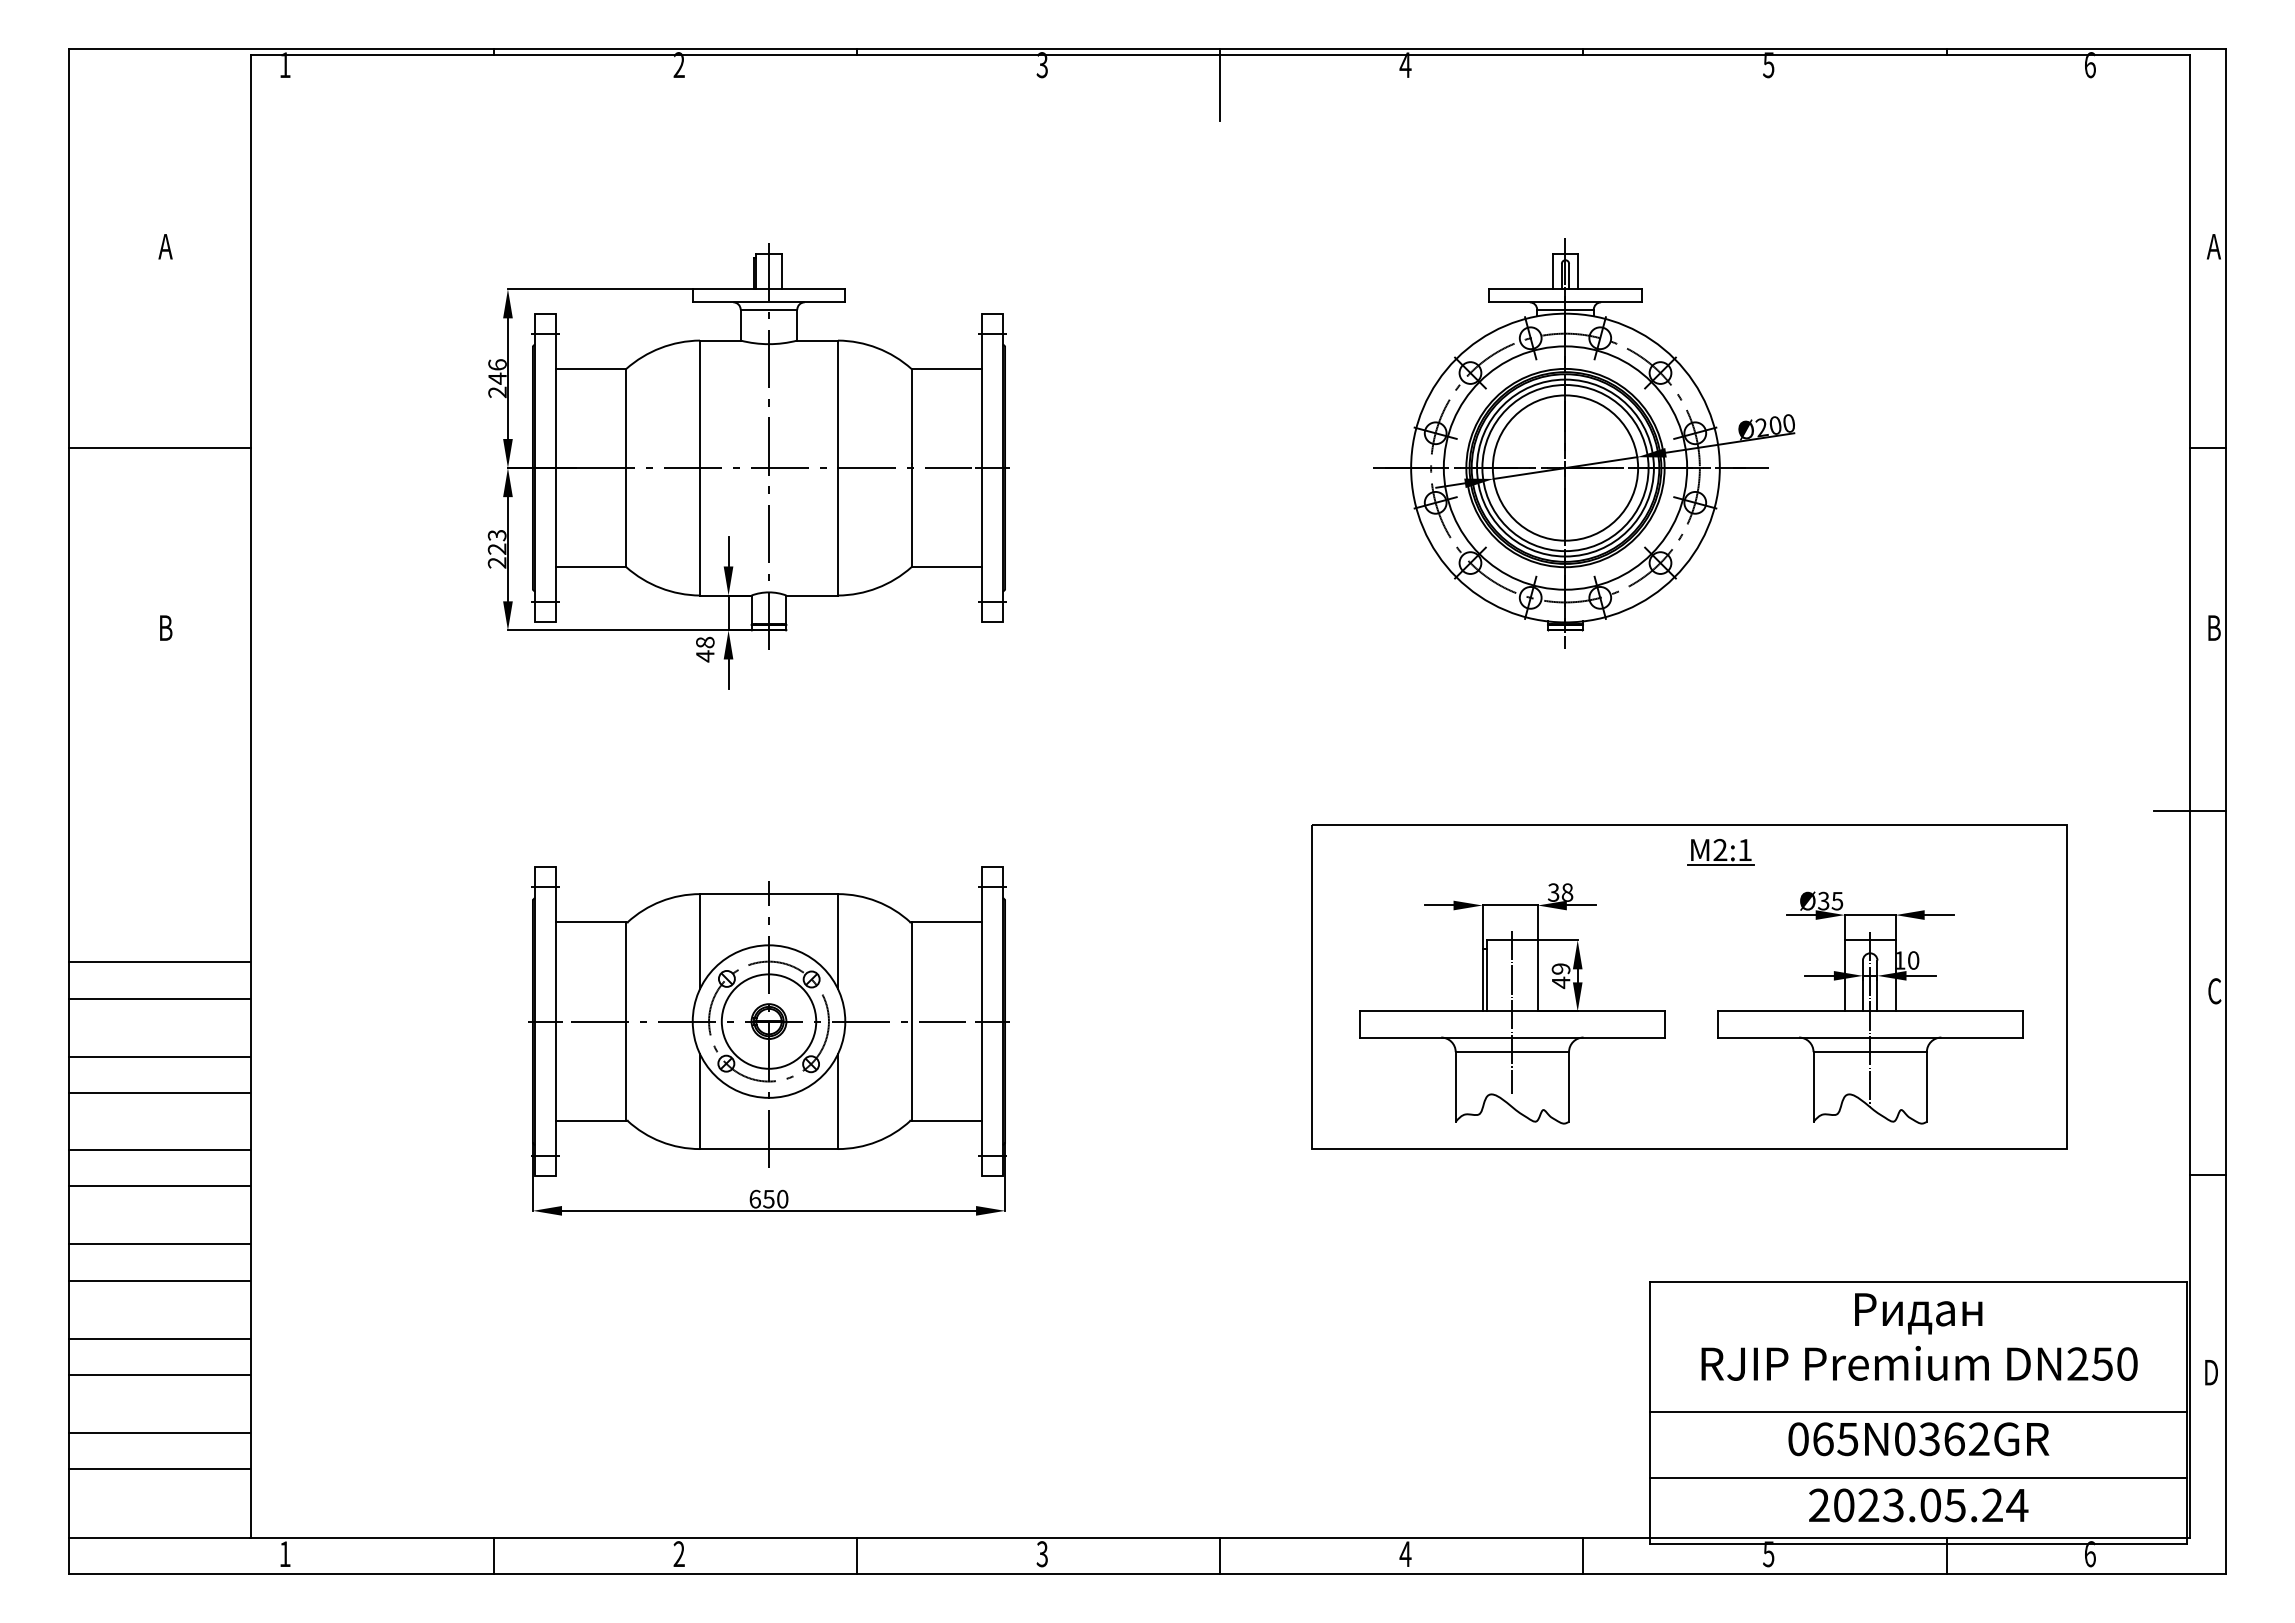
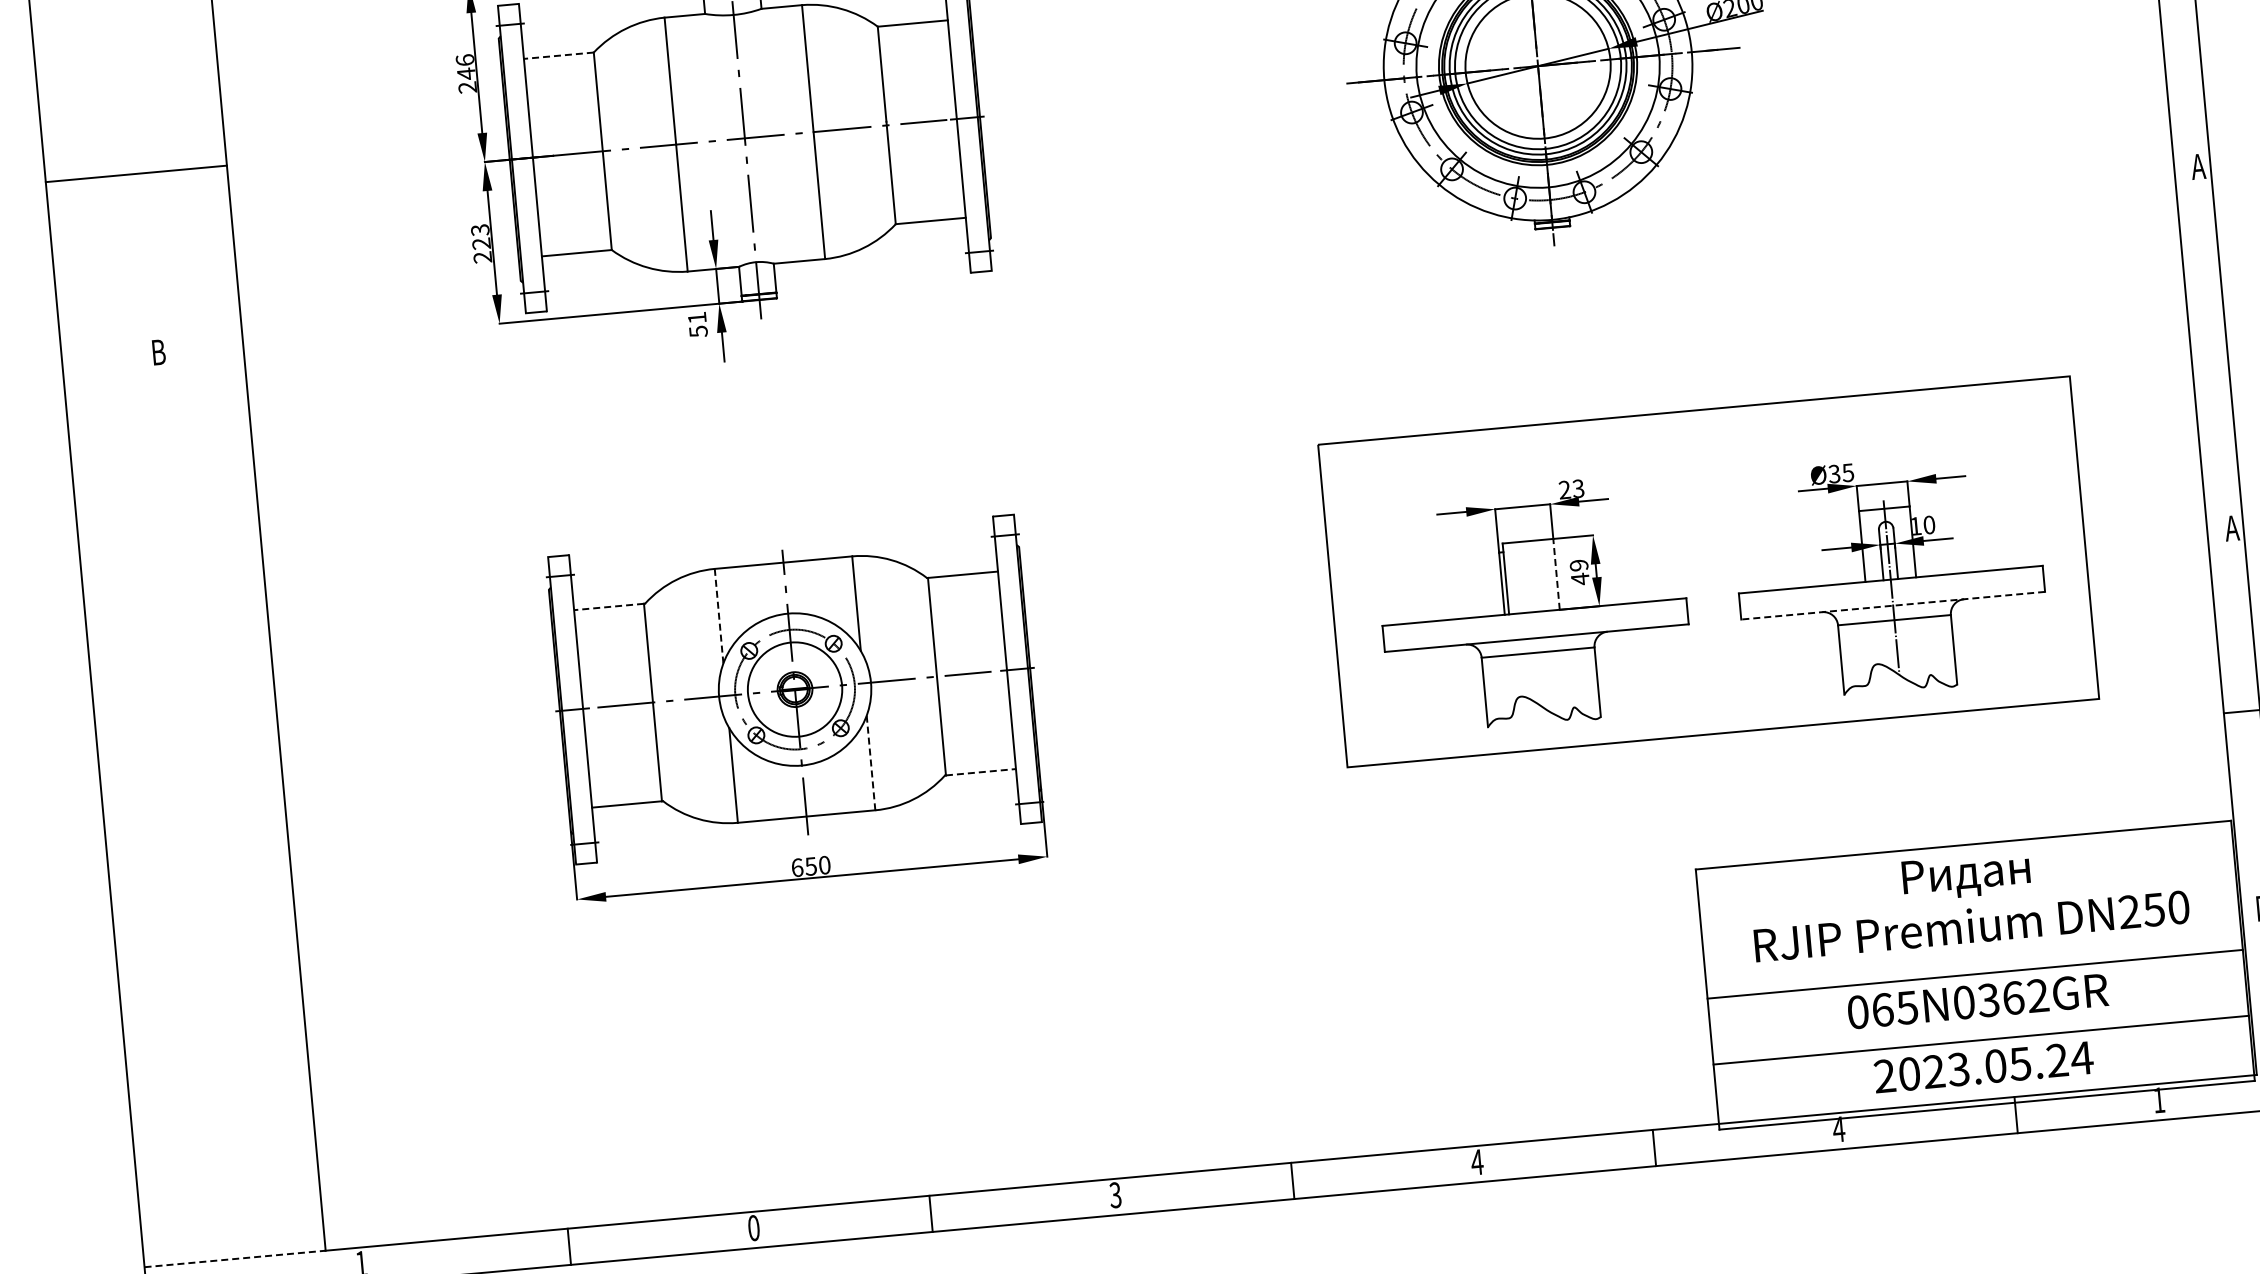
line: (590, 368) -> (558, 55), solid -> dashed
text: (2213, 627) -> (2197, 166), B -> A
text: (705, 649) -> (698, 324), 48 -> 51
line: (2189, 811) -> (2190, 351), removed
part: (1720, 852) -> (1727, 434), removed
text: (1560, 892) -> (1571, 489), 38 -> 23
line: (590, 922) -> (608, 607), solid -> dashed
line: (700, 941) -> (719, 616), solid -> dashed
line: (159, 962) -> (182, 685), removed
line: (1537, 975) -> (1556, 574), solid -> dashed
text: (2214, 991) -> (2231, 528), C -> A
line: (159, 998) -> (185, 721), removed
line: (1512, 1011) -> (1534, 612), removed
line: (1870, 1037) -> (1893, 605), solid -> dashed
line: (159, 1056) -> (191, 779), removed
line: (159, 1093) -> (194, 816), removed
line: (838, 1101) -> (871, 762), solid -> dashed
line: (947, 1120) -> (981, 771), solid -> dashed
line: (159, 1149) -> (199, 872), removed
line: (159, 1186) -> (202, 909), removed
line: (159, 1244) -> (208, 966), removed
line: (159, 1280) -> (211, 1002), removed
line: (159, 1338) -> (216, 1060), removed
line: (159, 1374) -> (220, 1096), removed
line: (159, 1433) -> (225, 1155), removed
line: (159, 1469) -> (228, 1190), removed
line: (159, 1537) -> (234, 1258), solid -> dashed
text: (678, 1554) -> (753, 1228), 2 -> 0
text: (1768, 1554) -> (1838, 1129), 5 -> 4
text: (2090, 1554) -> (2159, 1100), 6 -> 1

